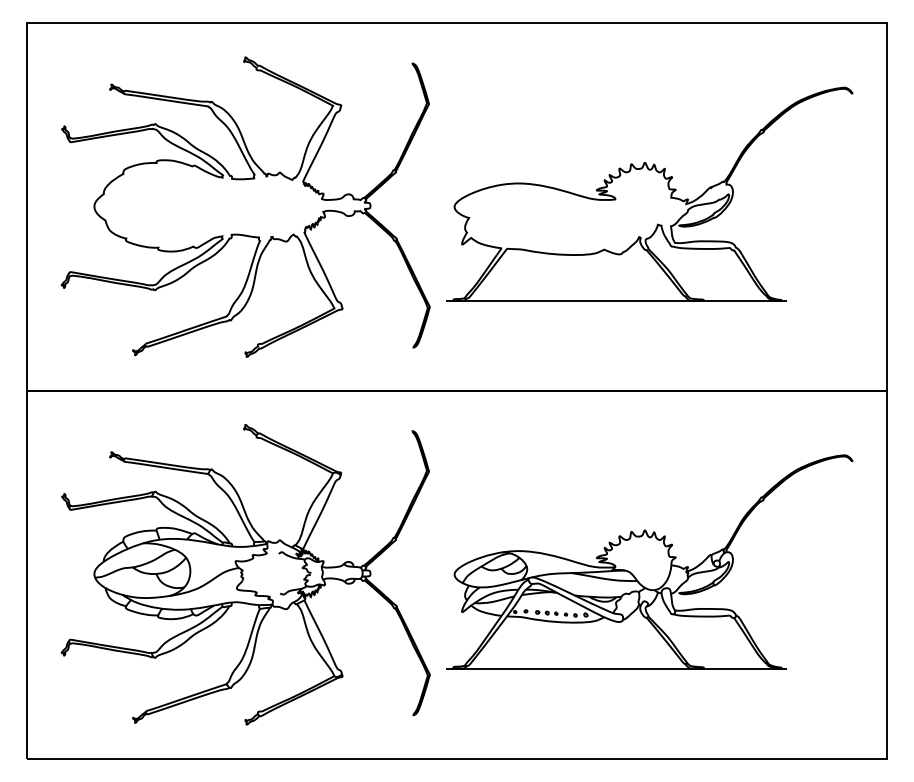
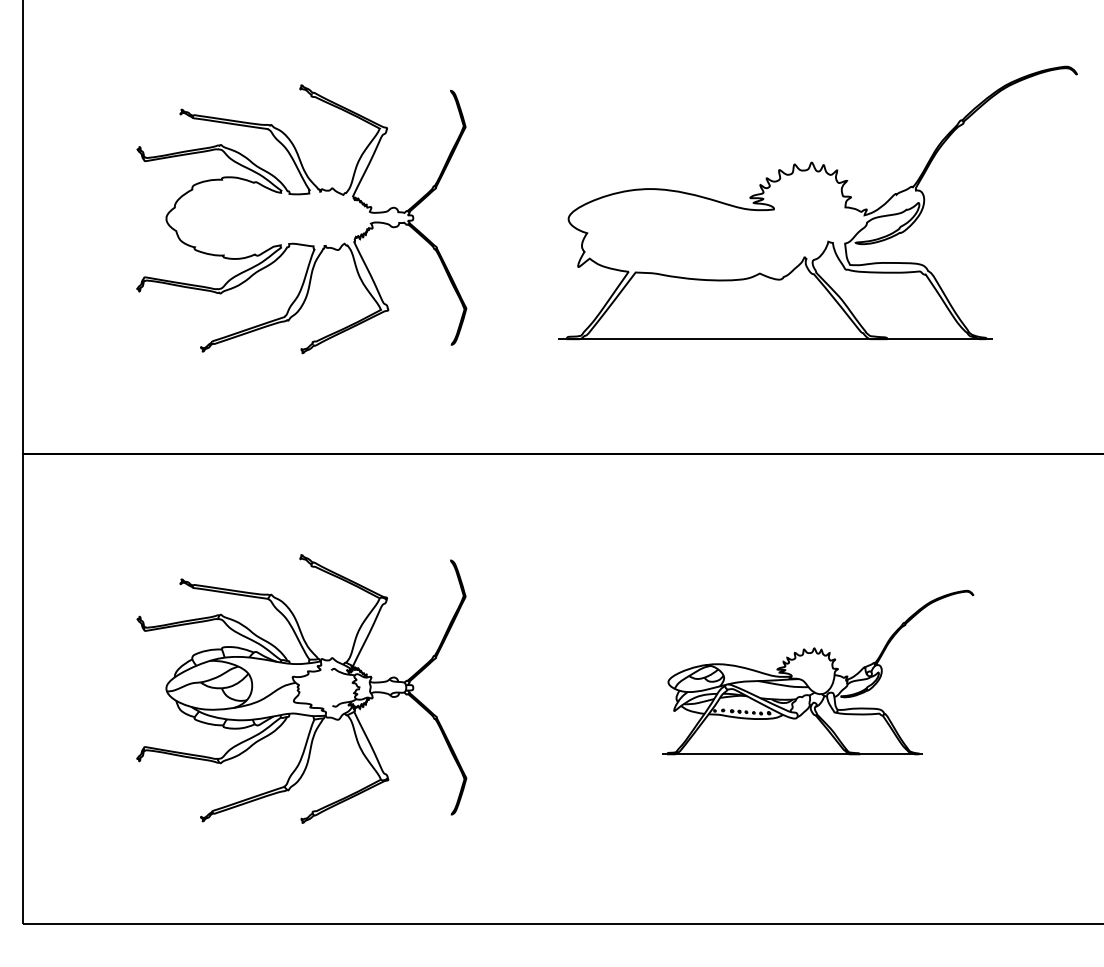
part: (245, 206) -> (301, 218), size x0.7
part: (649, 561) -> (817, 671), size x0.6
part: (245, 574) -> (301, 688), size x0.7

